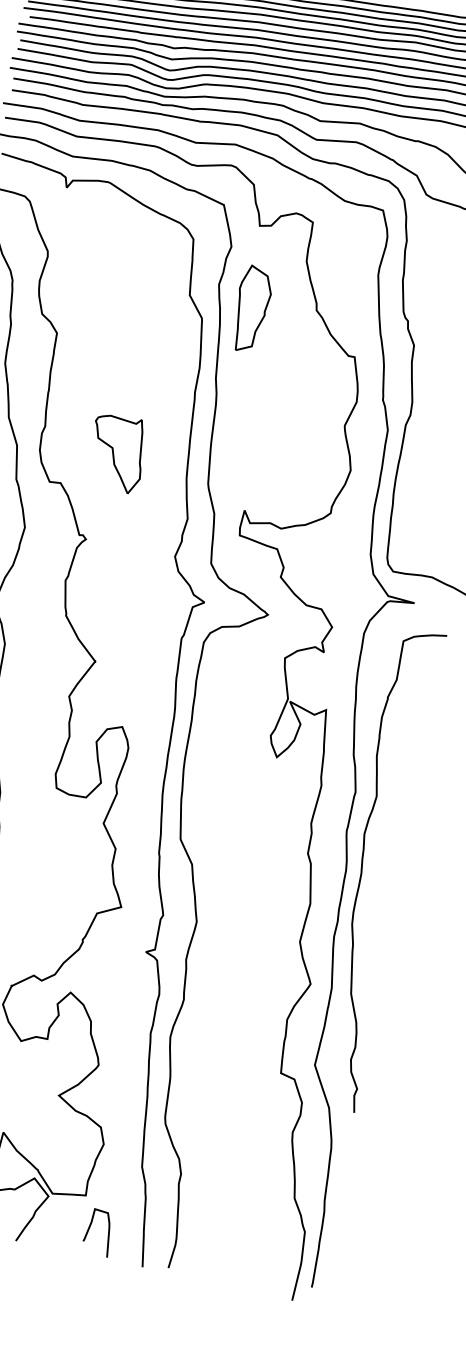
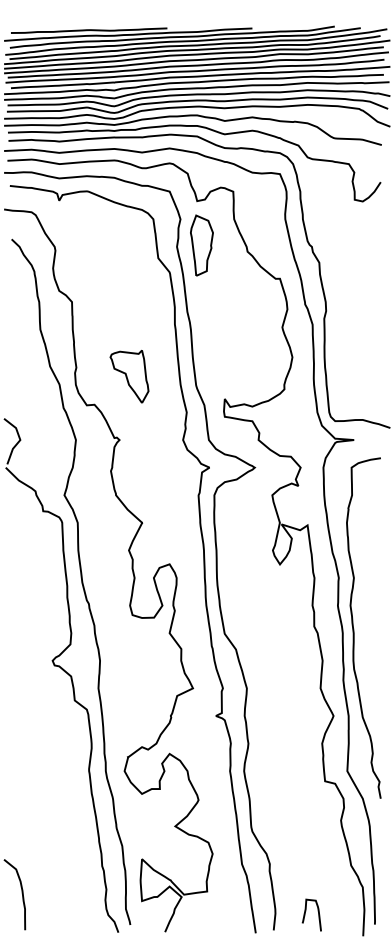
part: (251, 309) -> (201, 245), moved
curve: (92, 1225) -> (306, 911), moved

